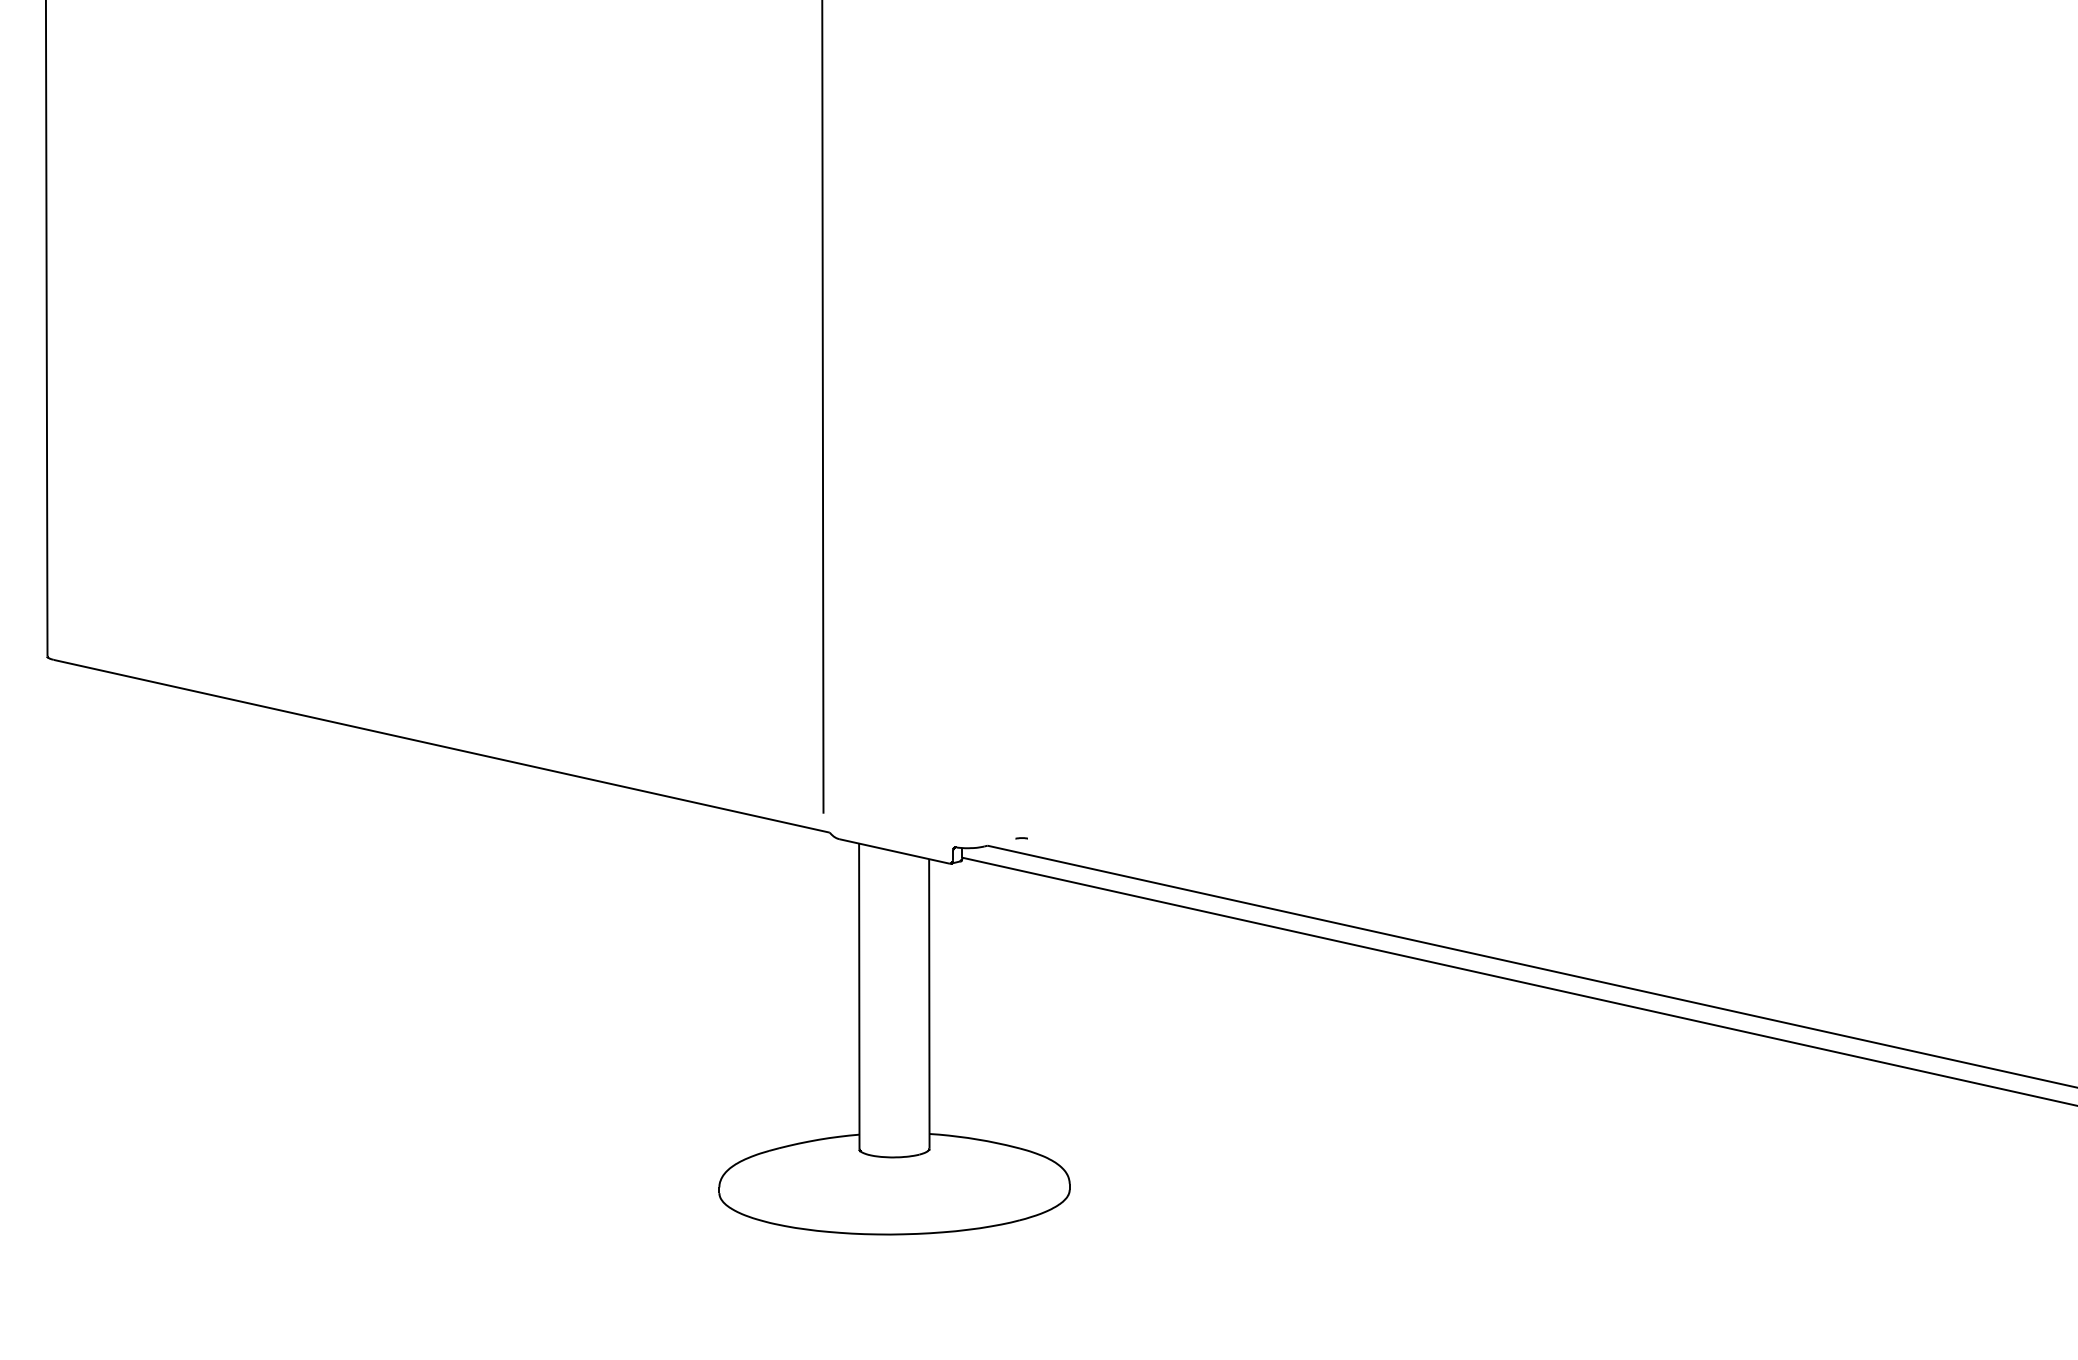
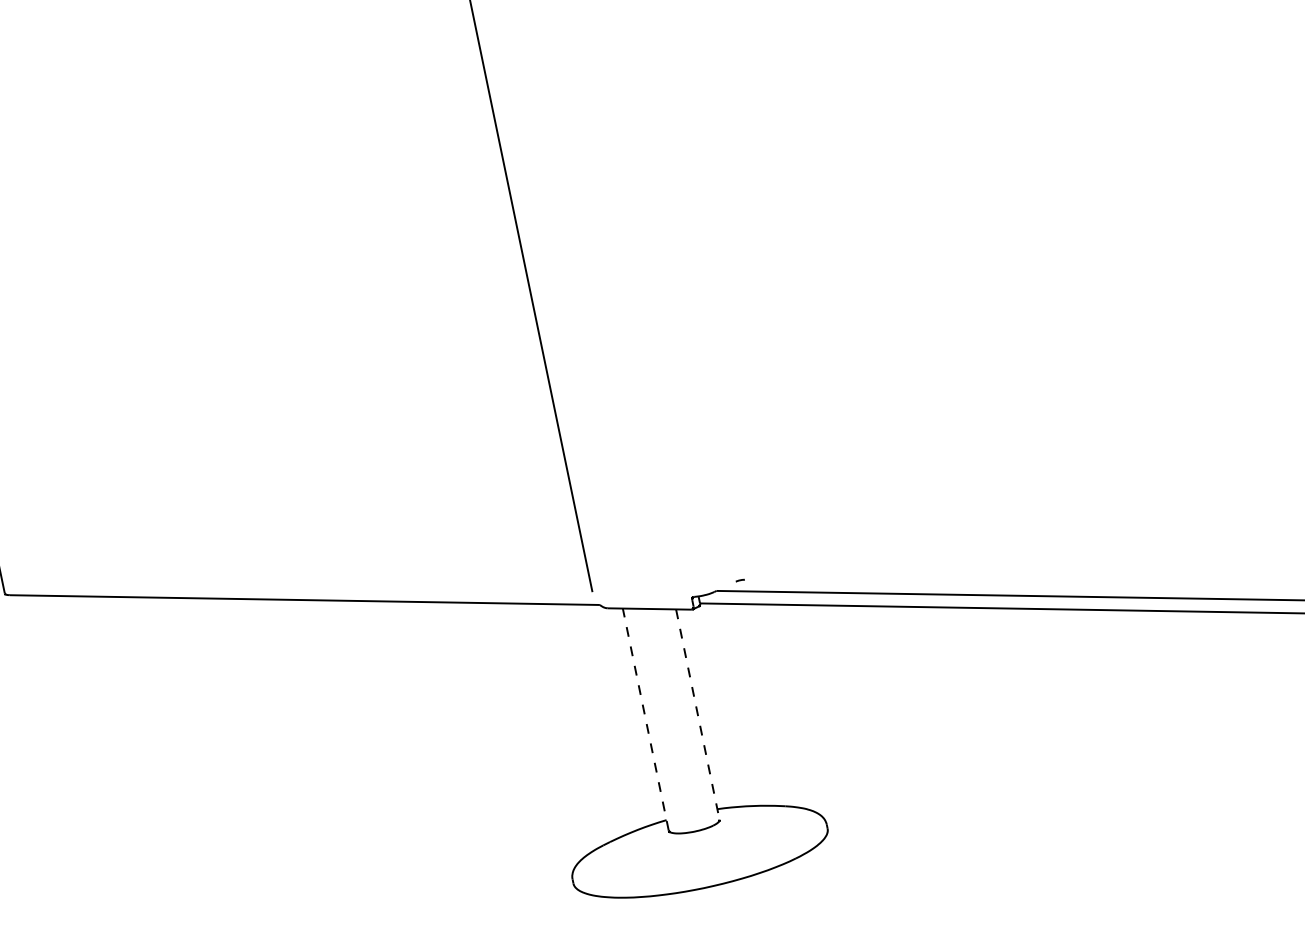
line: (859, 996) -> (645, 719), solid -> dashed
line: (929, 1003) -> (697, 714), solid -> dashed

